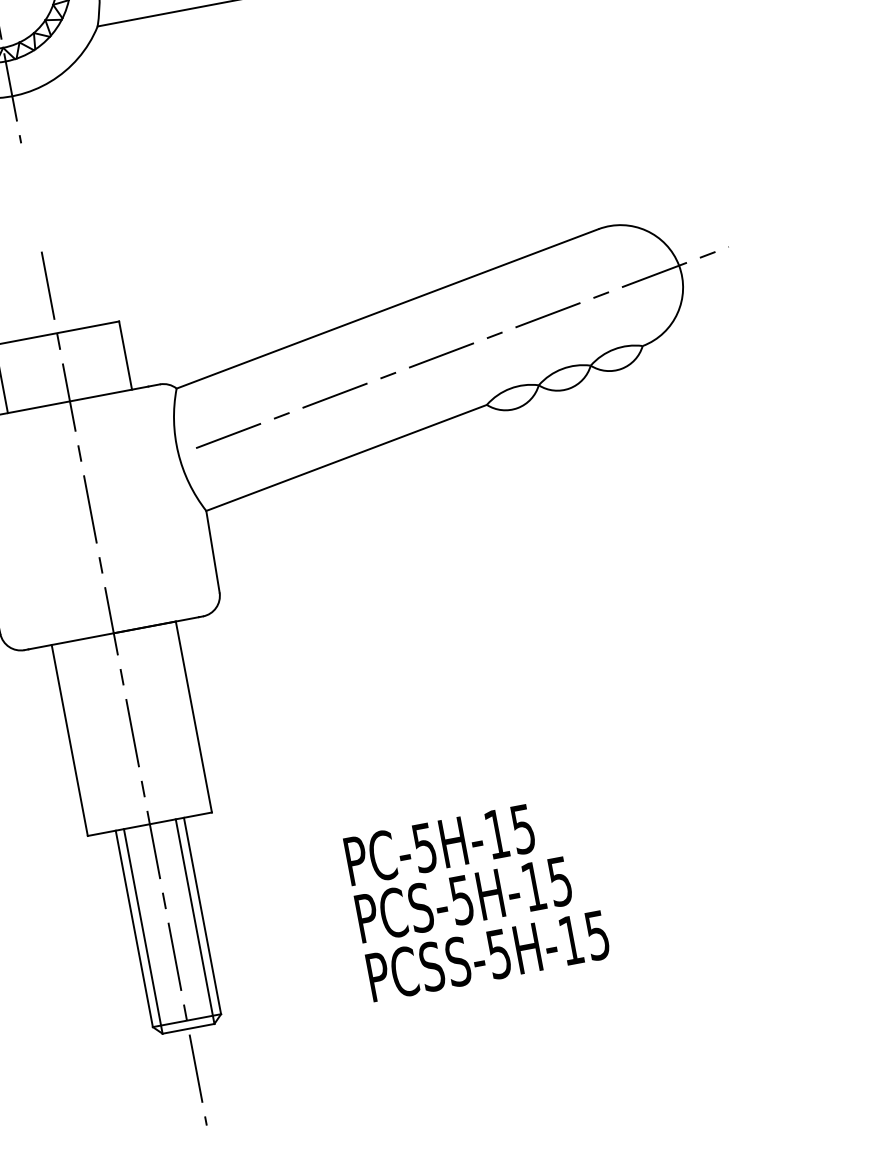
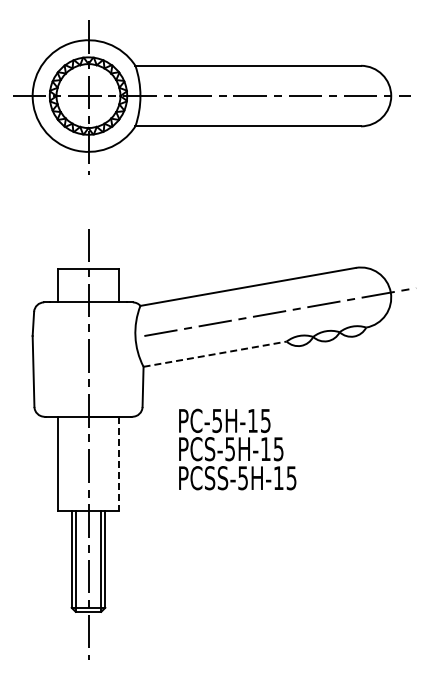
line: (347, 458) -> (215, 354), solid -> dashed
line: (194, 718) -> (119, 464), solid -> dashed
text: (476, 898) -> (237, 449), moved

